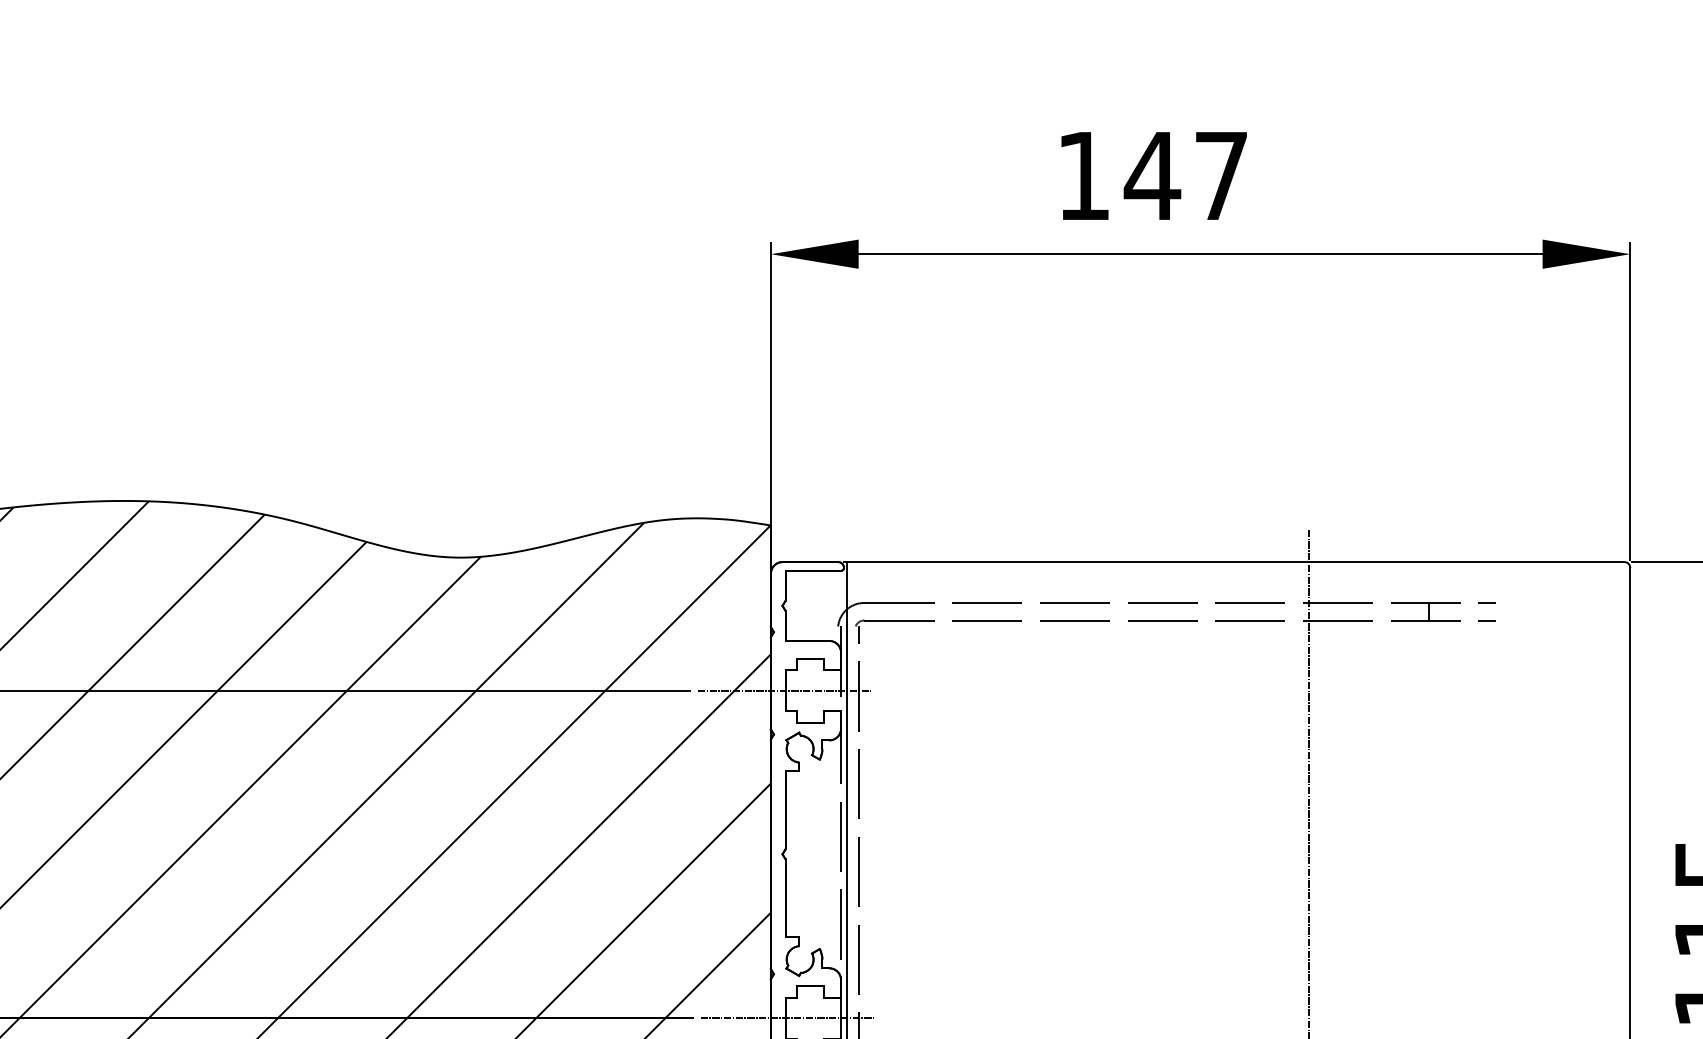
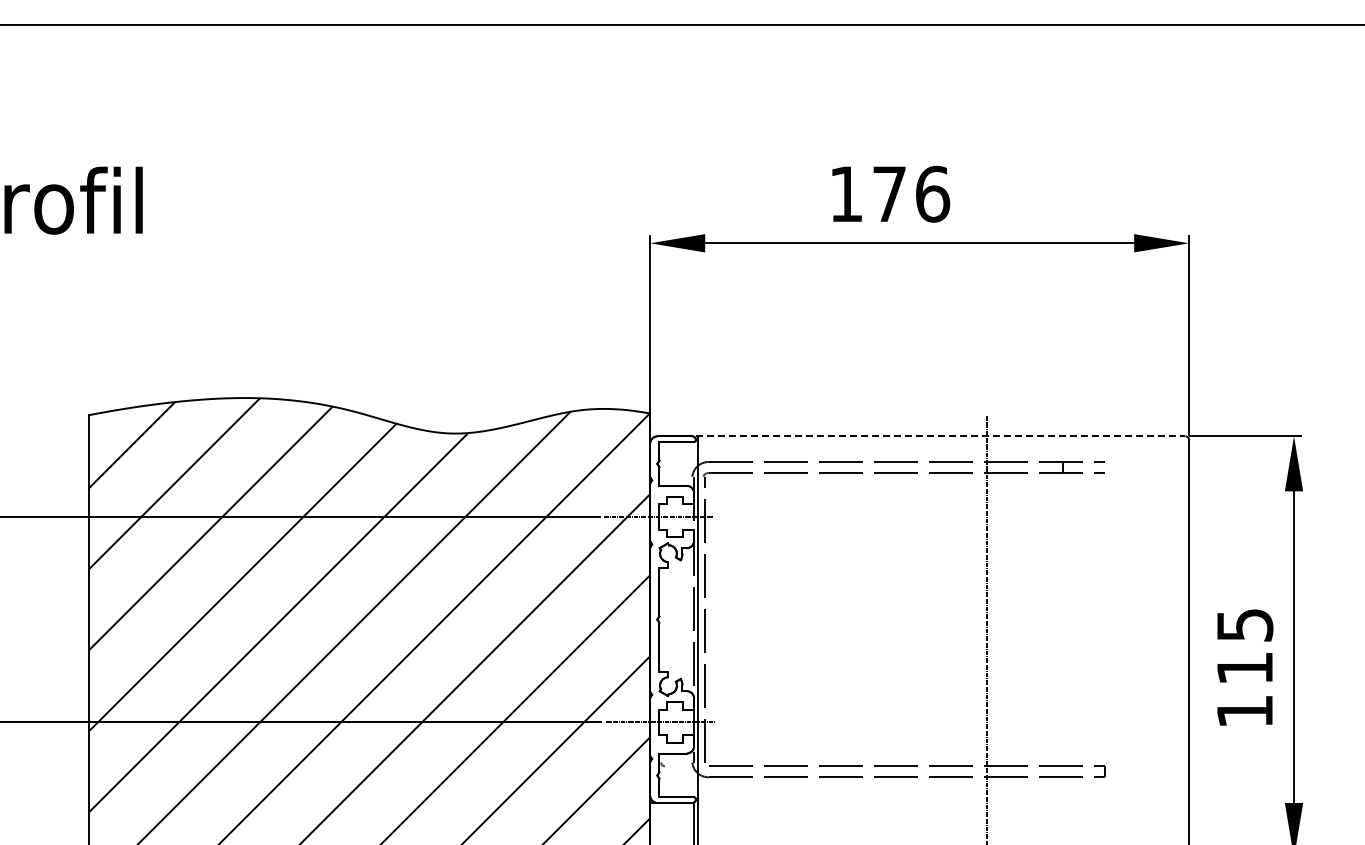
text: (1186, 174) -> (910, 193), 147 -> 176
line: (1233, 562) -> (940, 436), solid -> dashed

